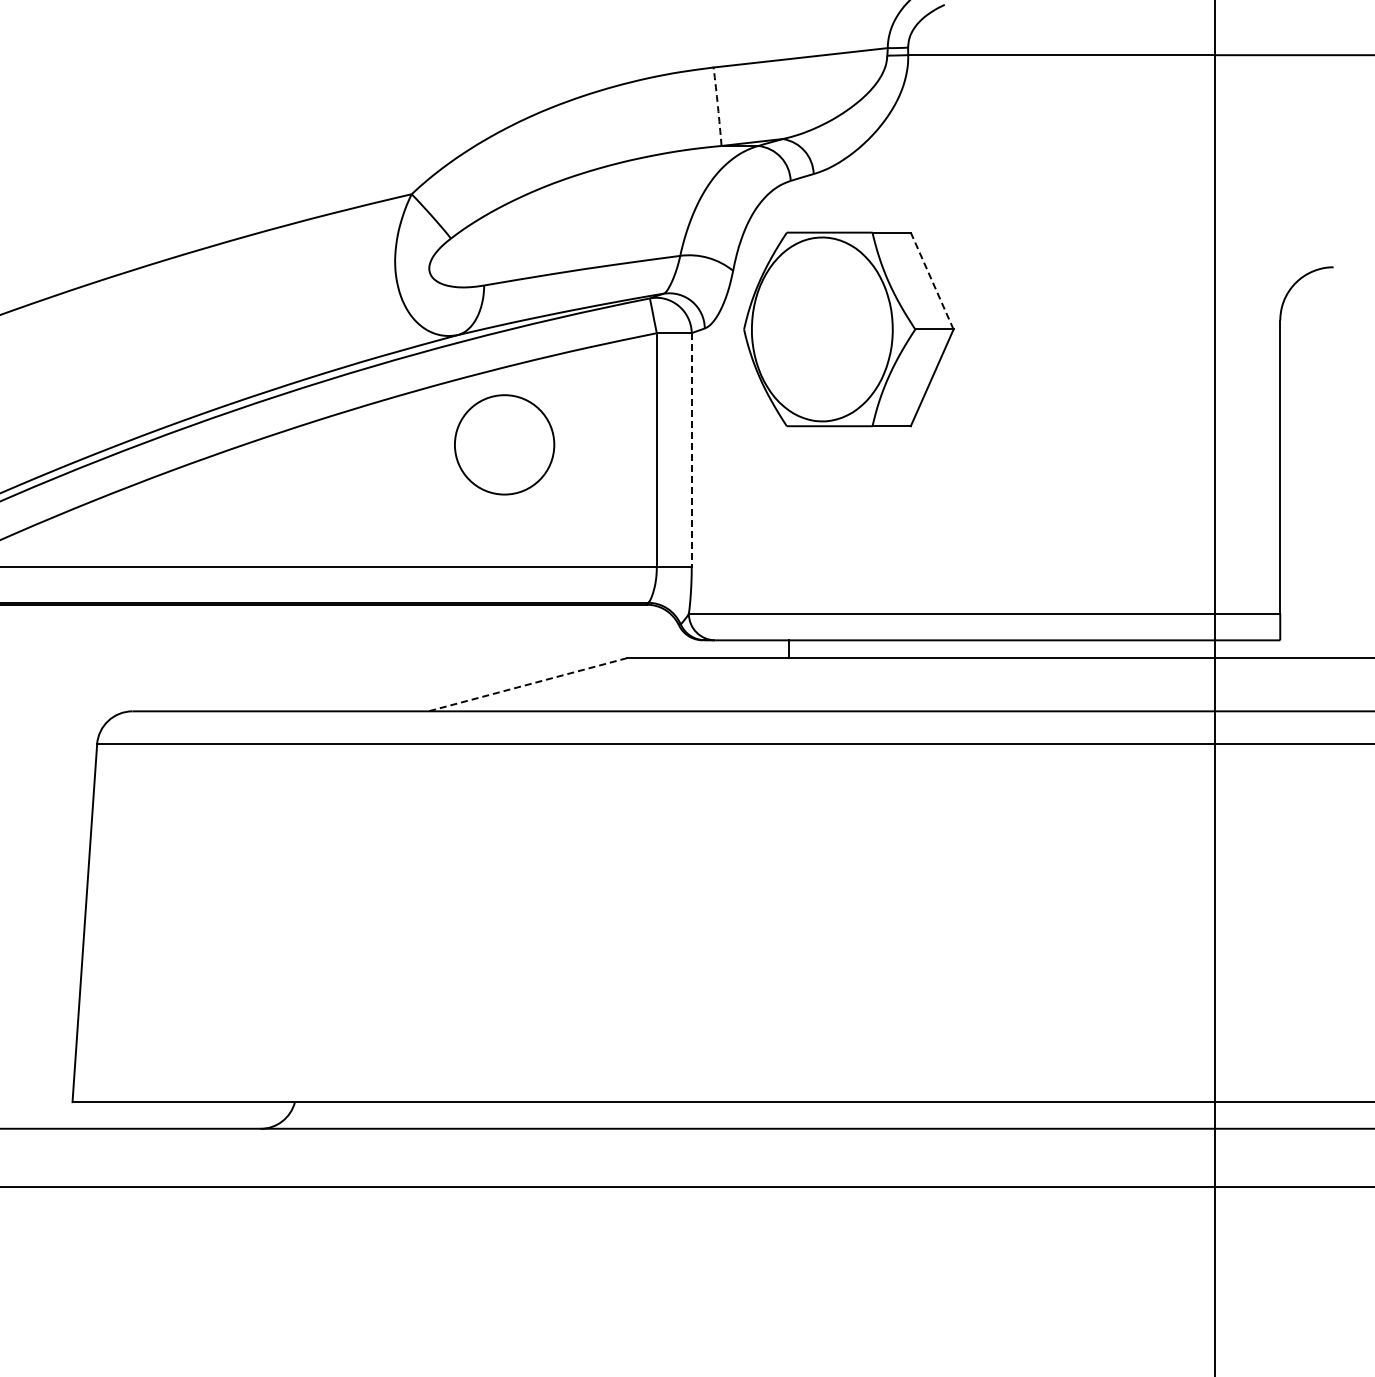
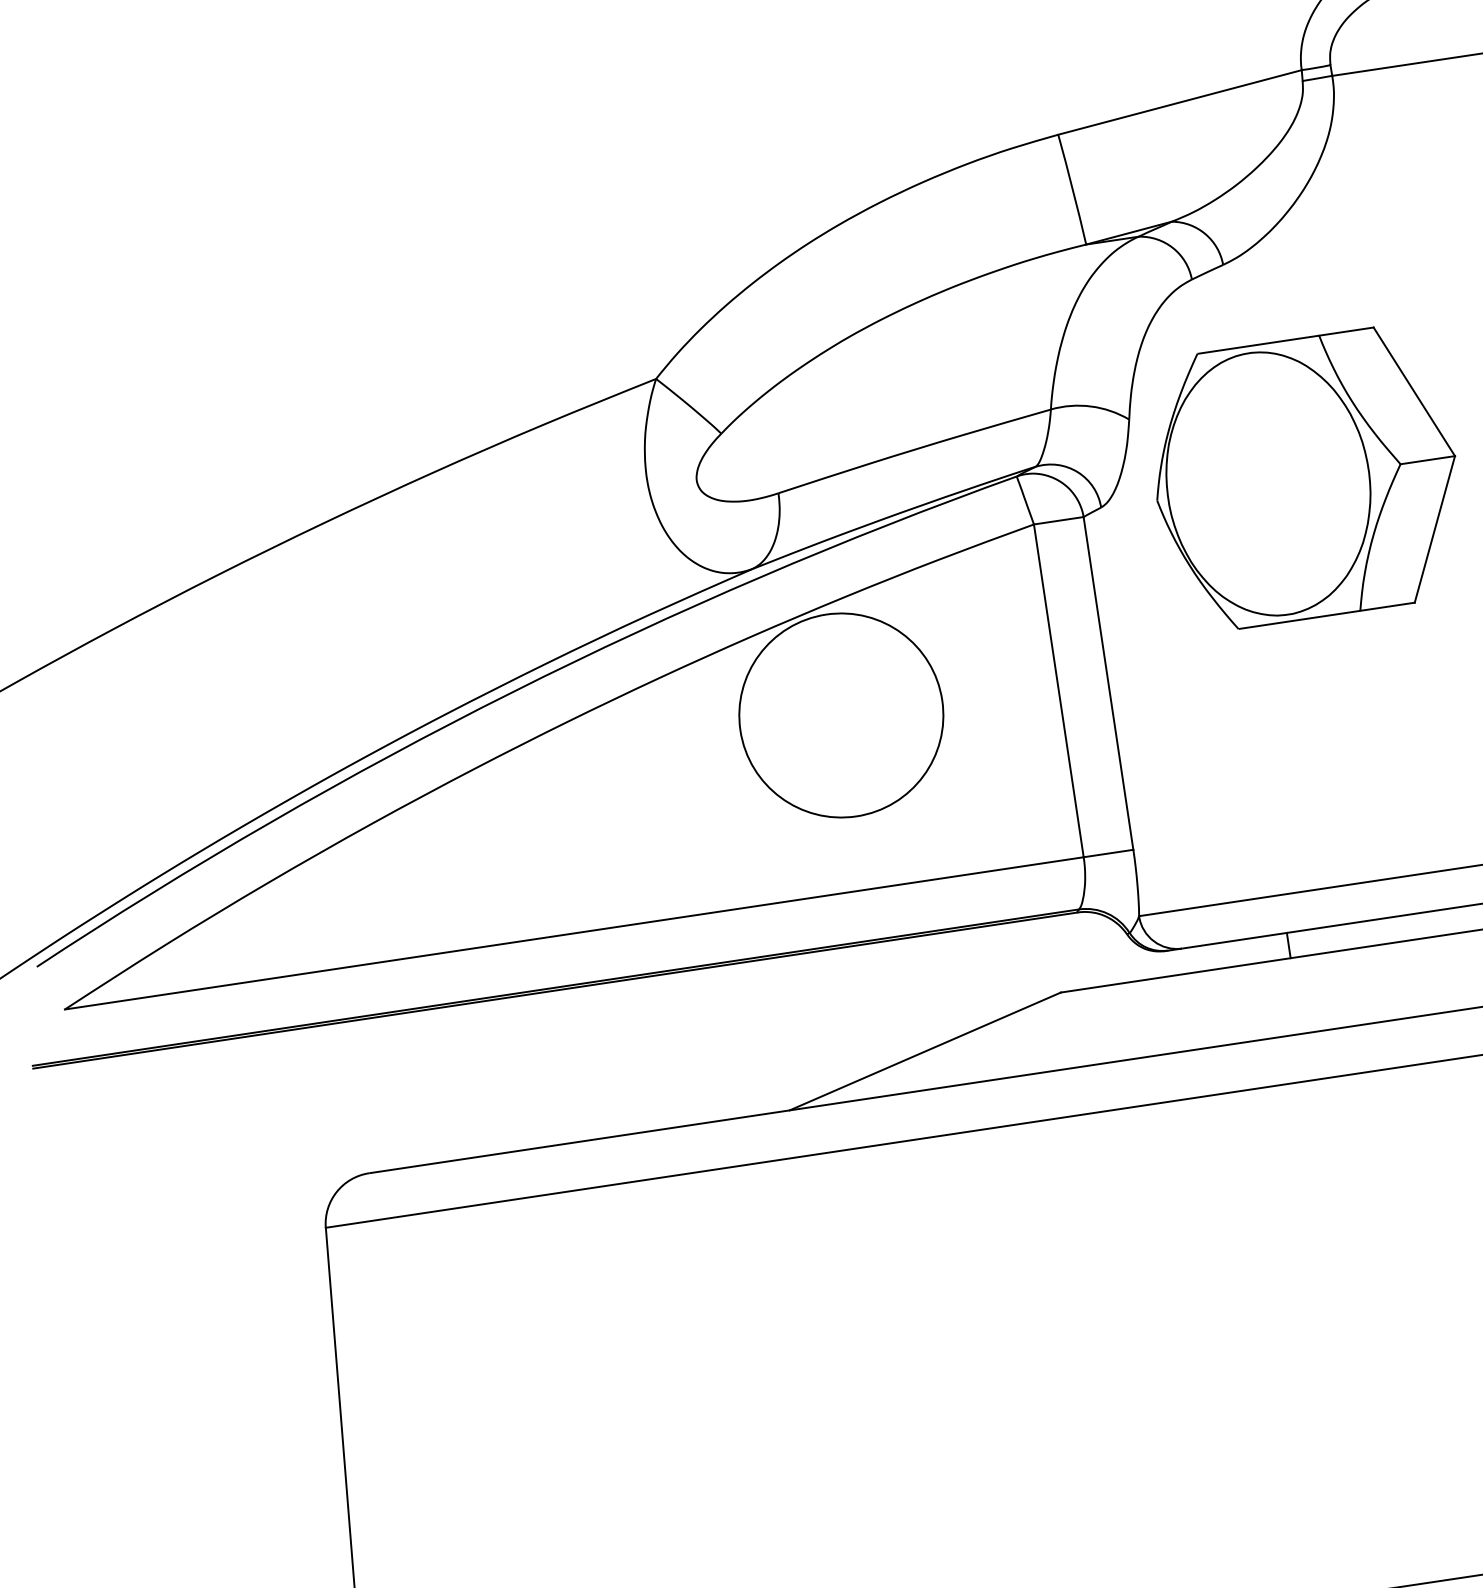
arc: (717, 106) -> (1072, 189), dashed -> solid
line: (932, 281) -> (1414, 392), dashed -> solid
circle: (504, 444) -> (841, 714), size x1.43
line: (691, 450) -> (1108, 683), dashed -> solid
line: (527, 684) -> (924, 1051), dashed -> solid

